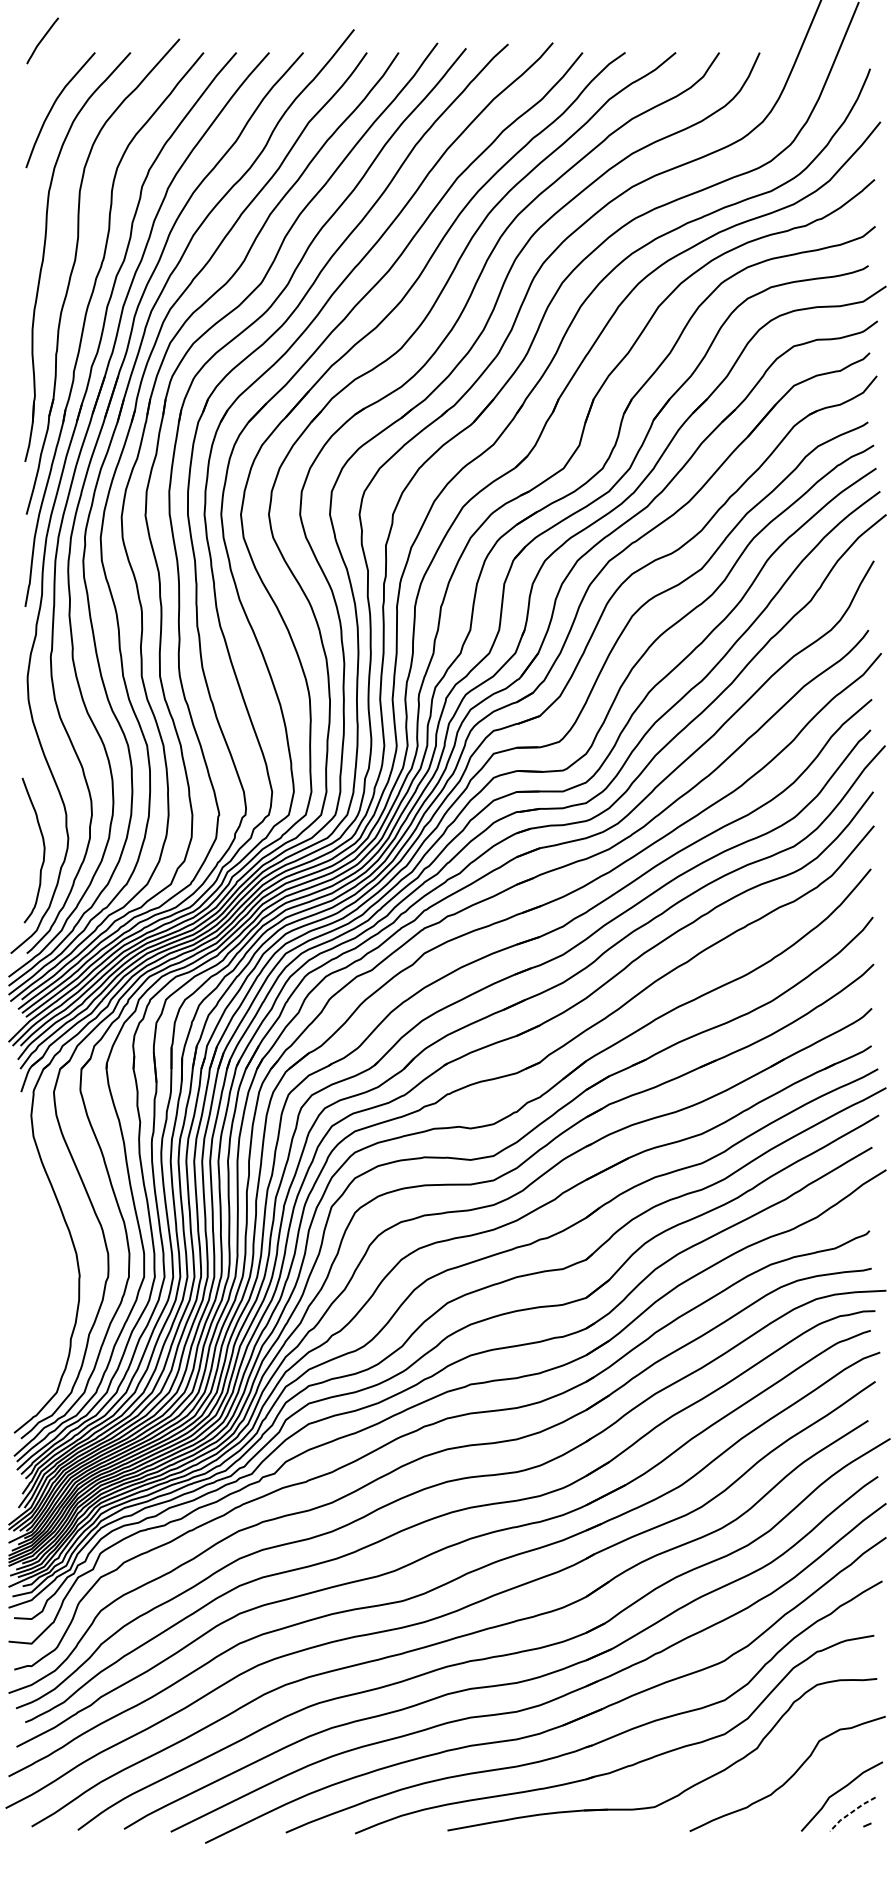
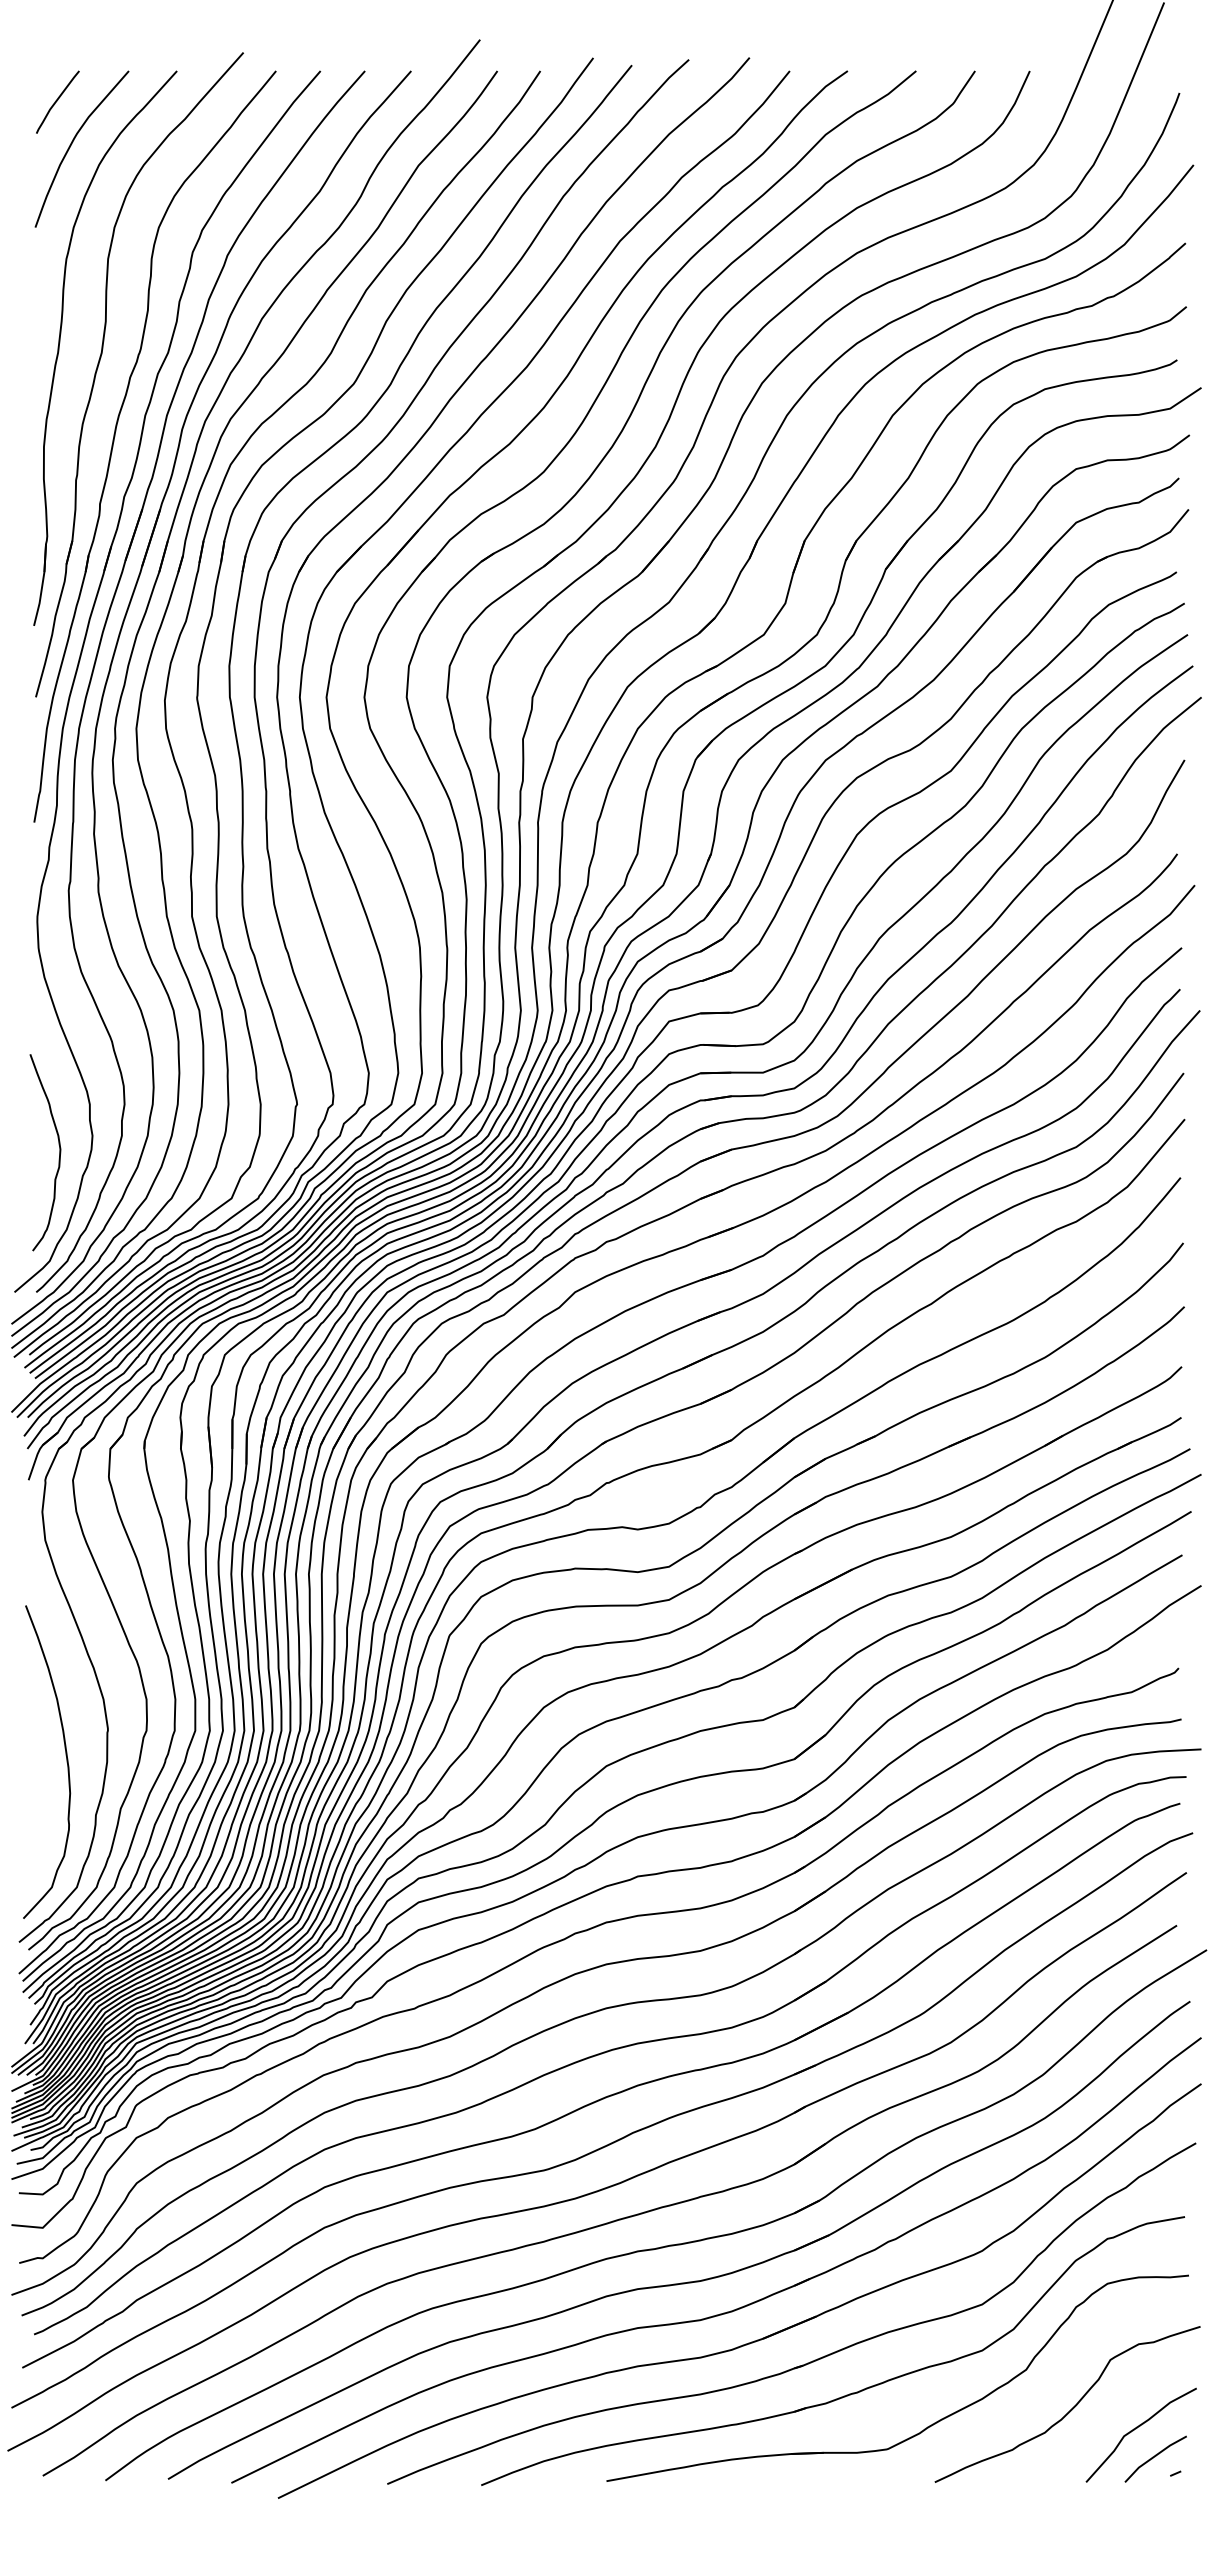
curve: (42, 40) -> (57, 101), moved
curve: (48, 1295) -> (65, 1755), added
line: (851, 1813) -> (1153, 2457), dashed -> solid

